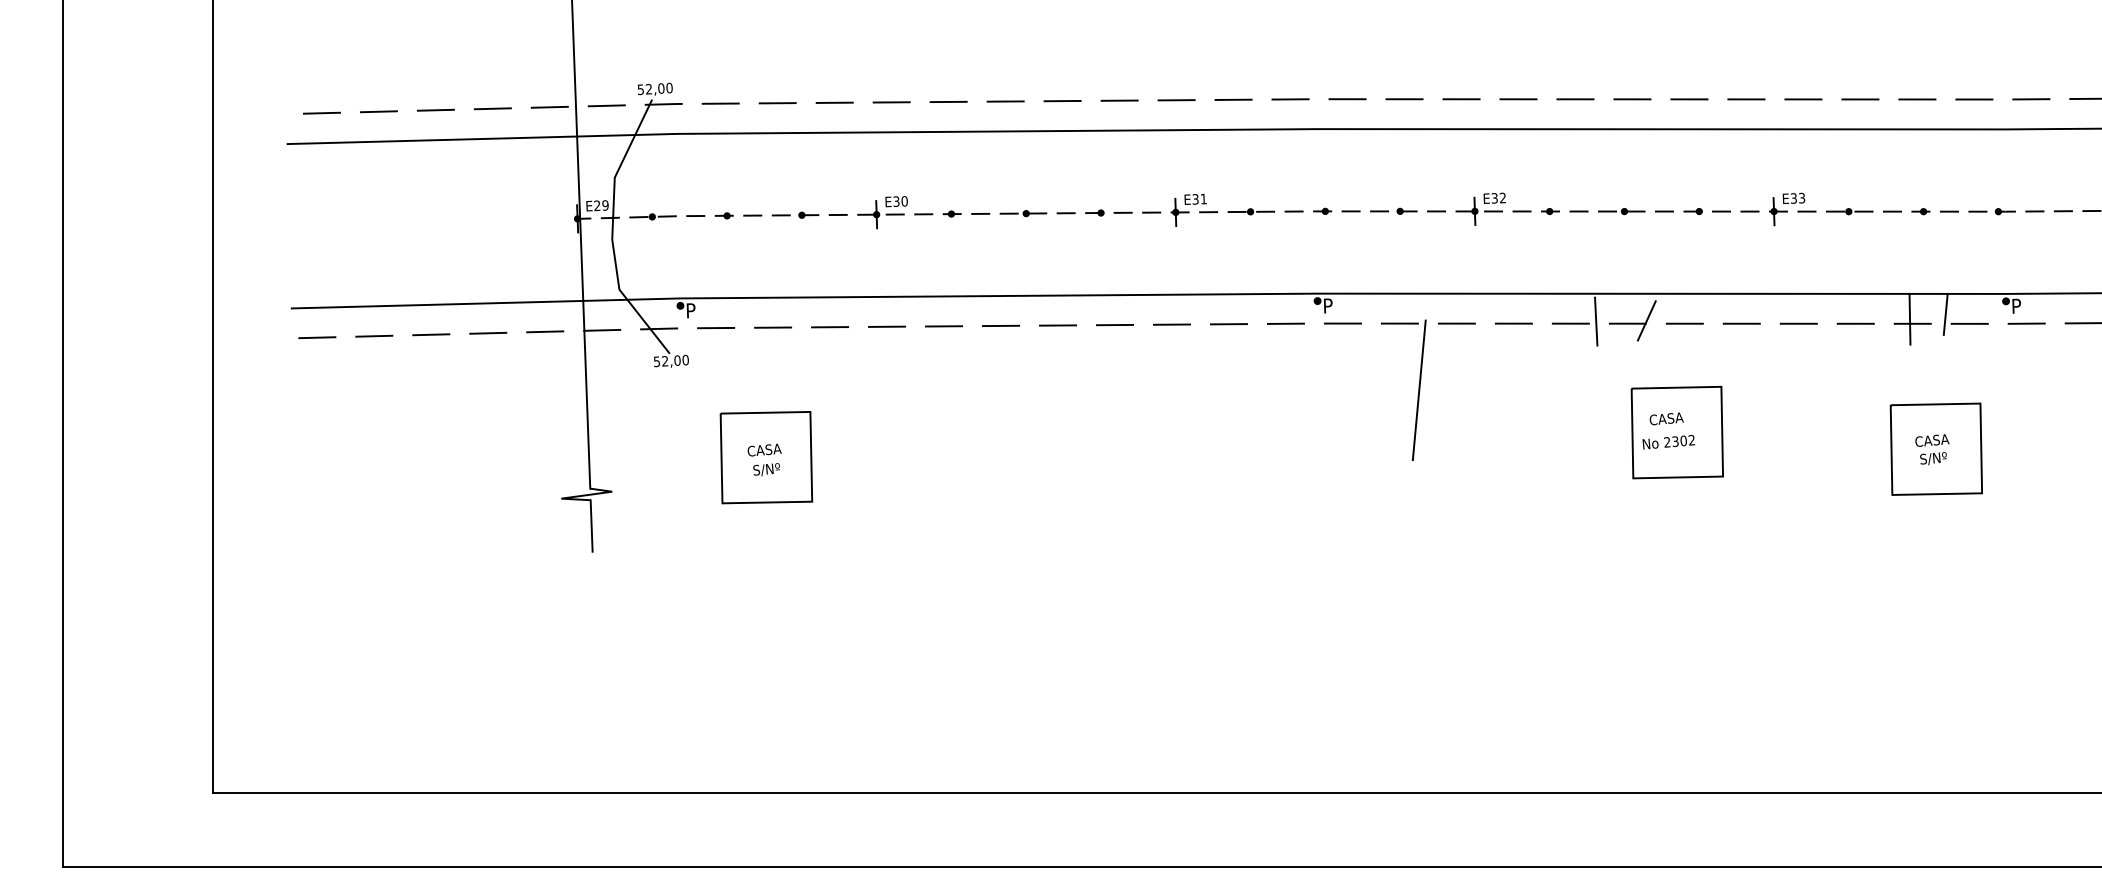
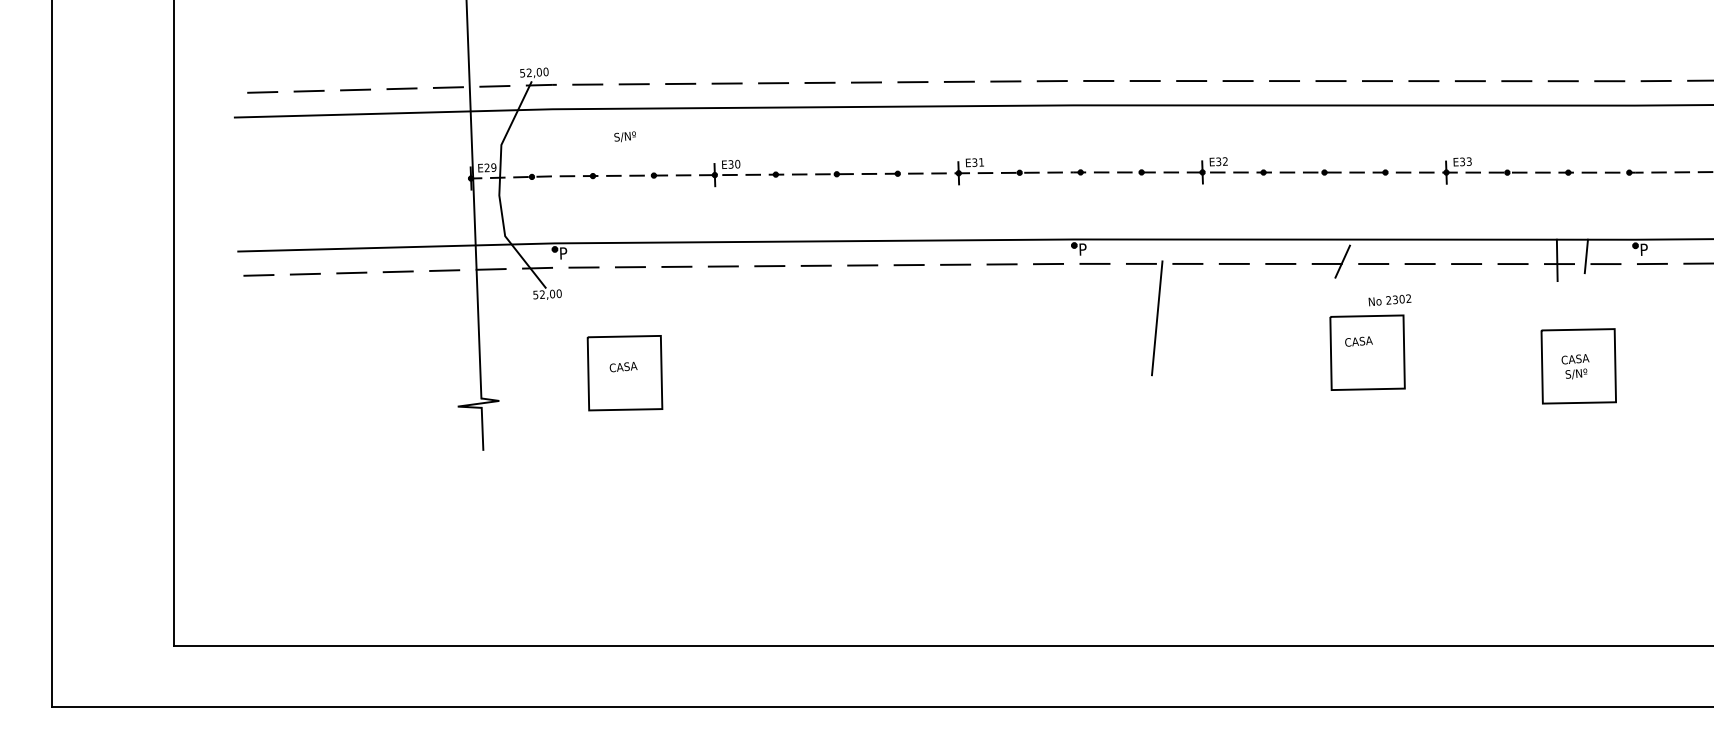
line: (1596, 321) -> (1301, 262), removed
text: (1668, 442) -> (1389, 300), moved
text: (766, 469) -> (625, 136), moved

